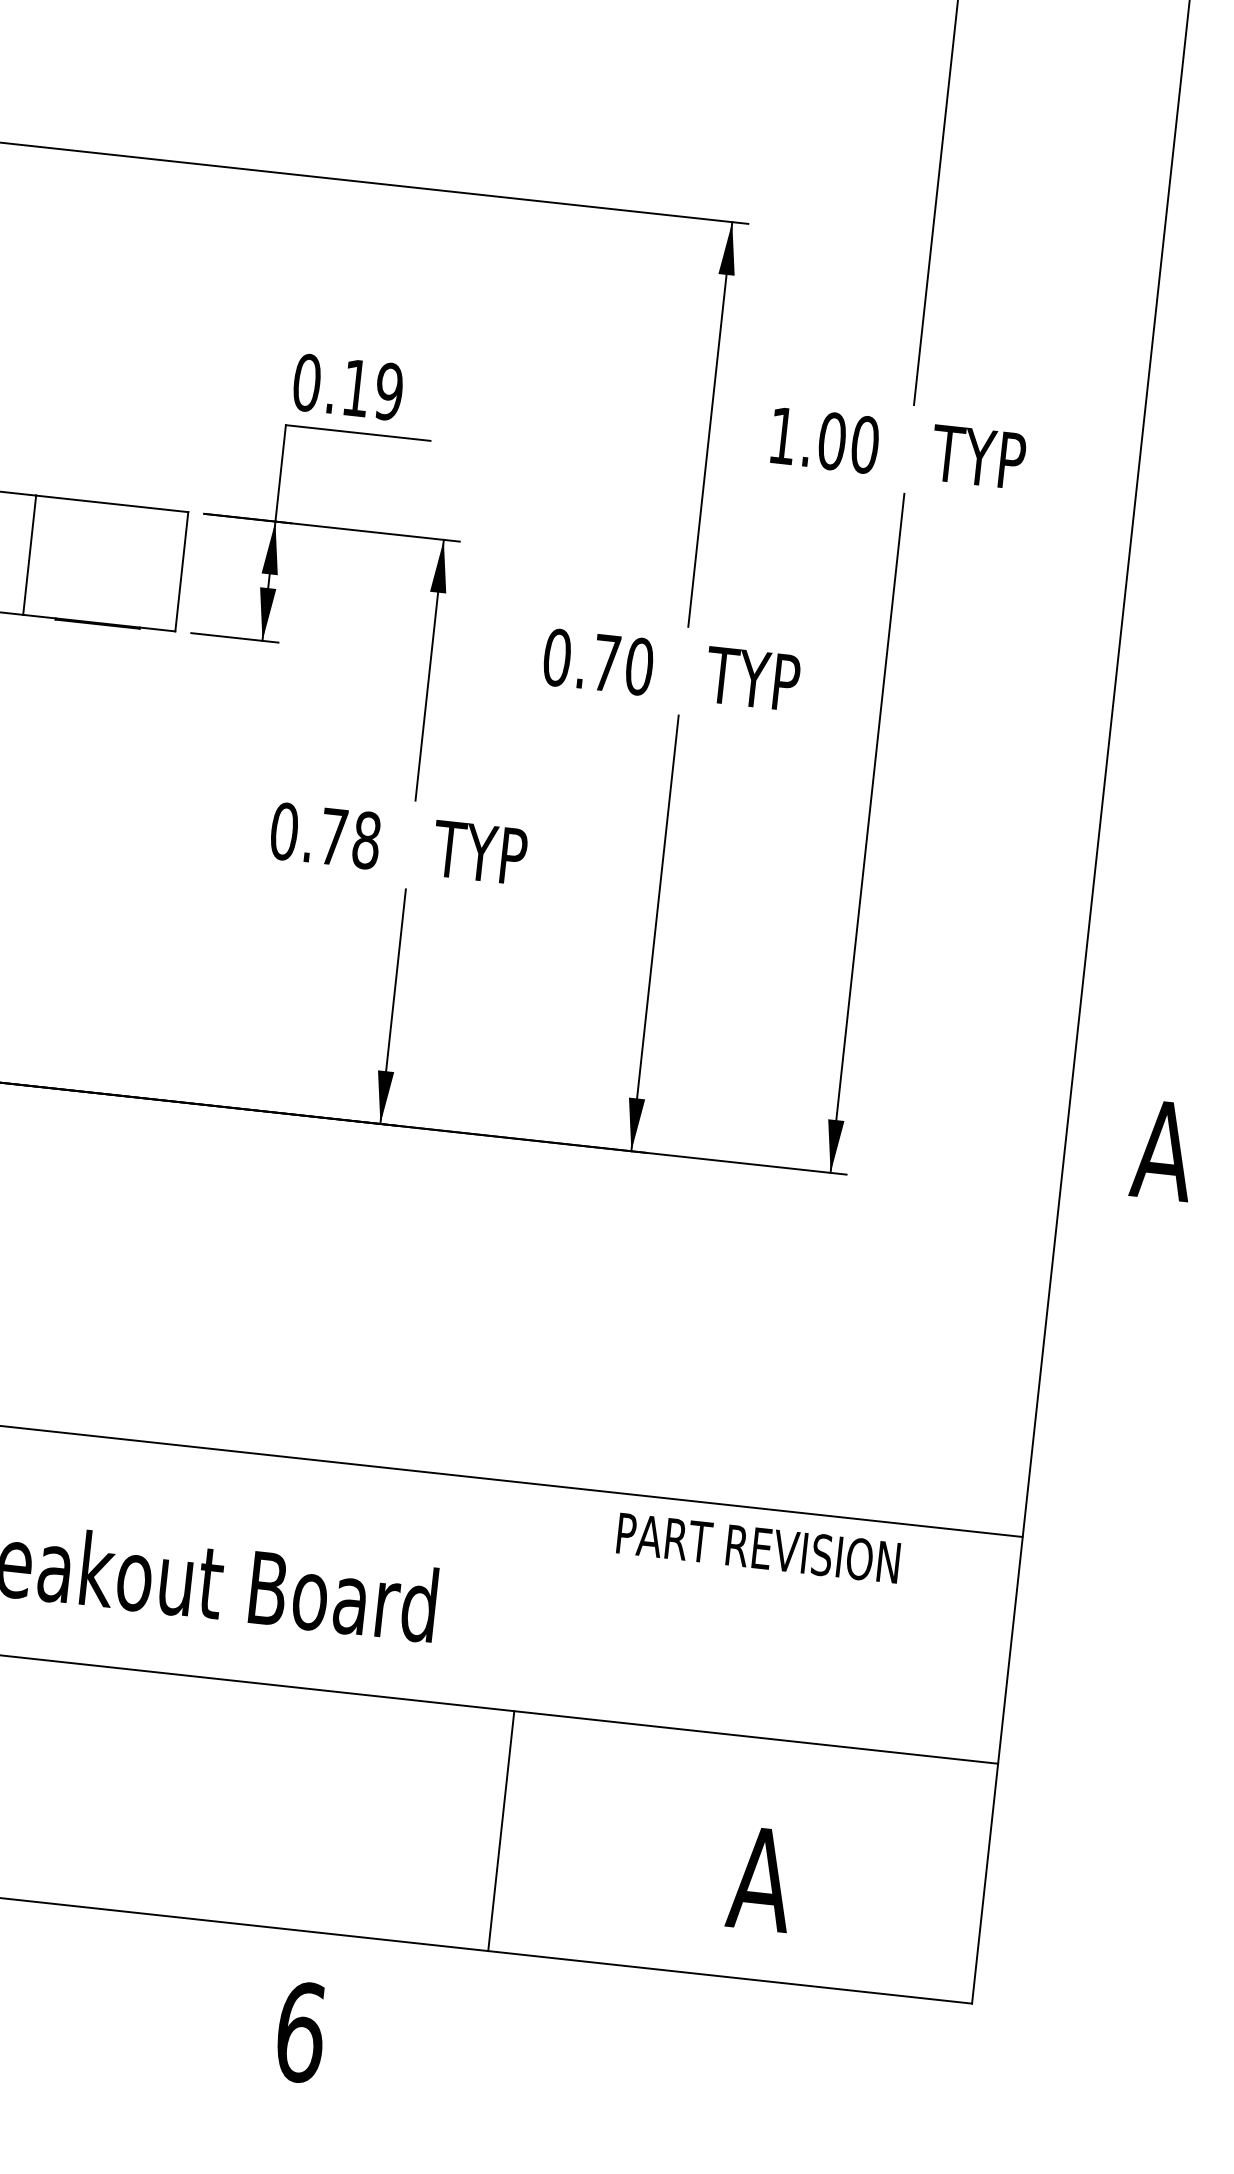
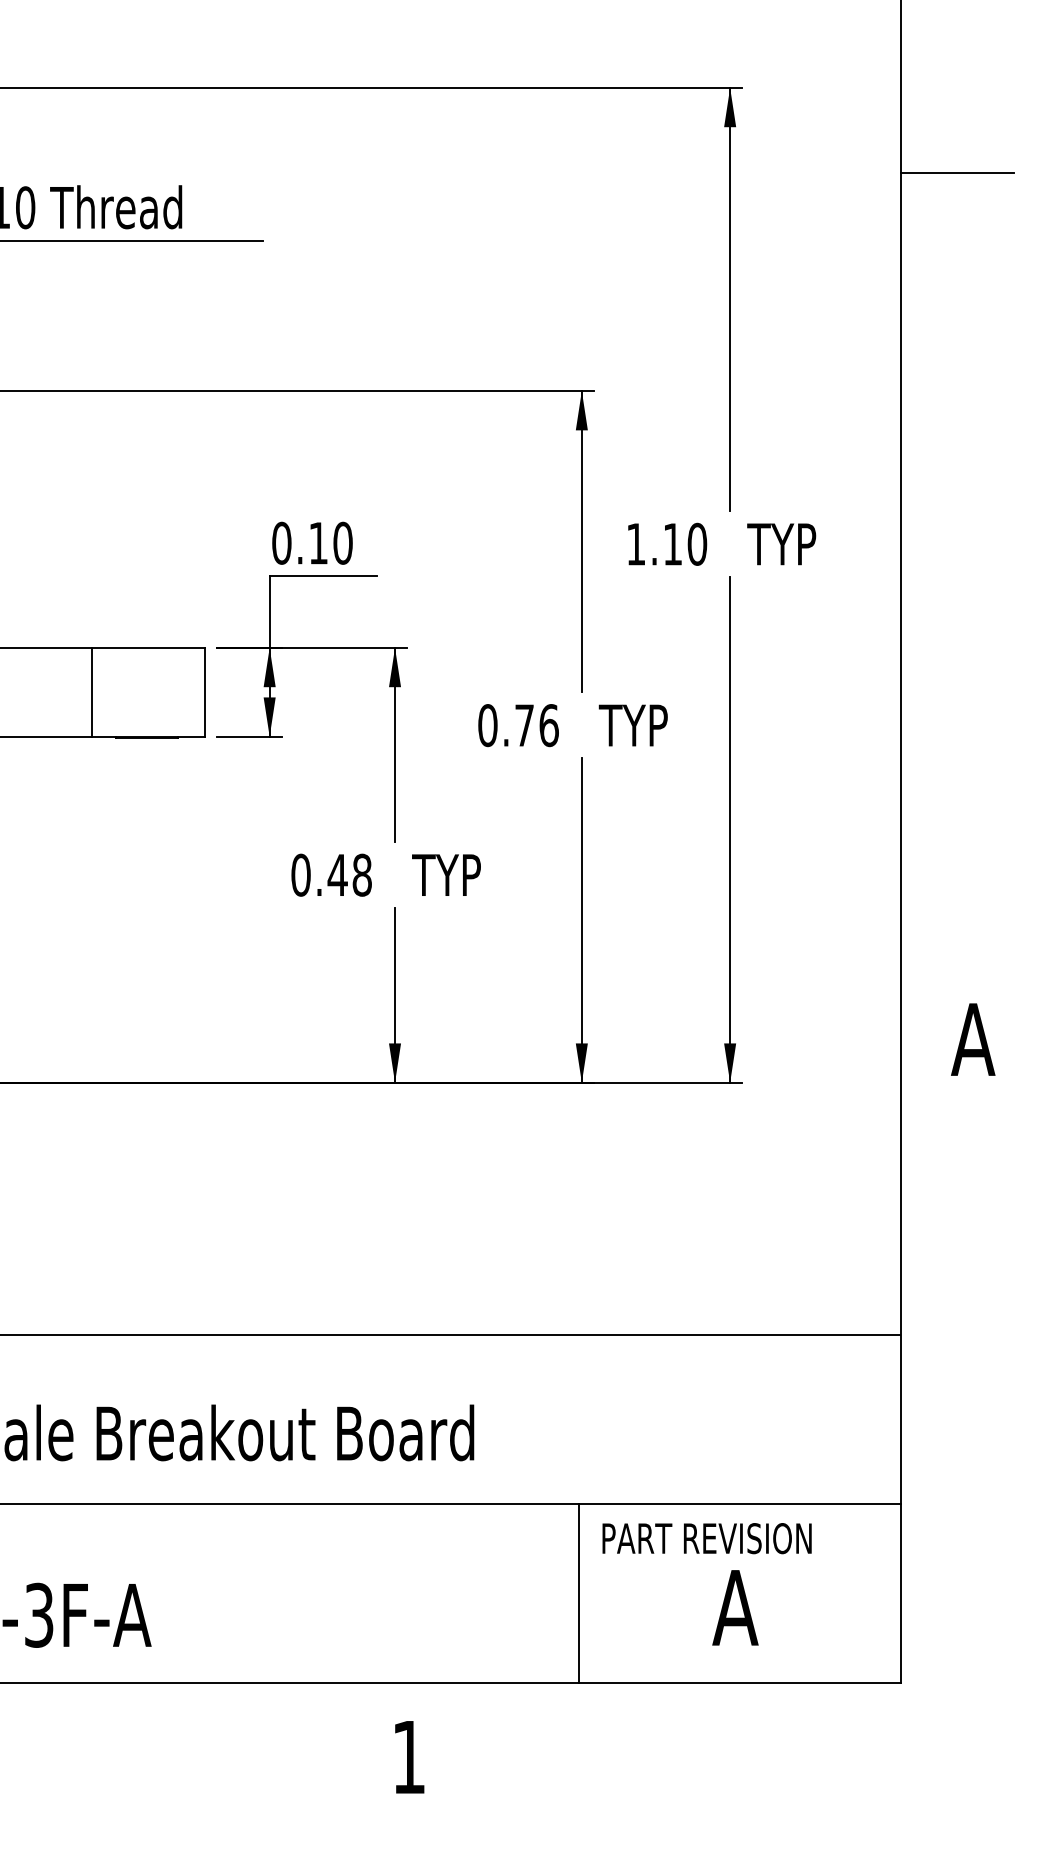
text: (388, 390) -> (342, 542), 0.19 -> 0.10
text: (831, 440) -> (672, 543), 1.00 -> 1.10
text: (638, 666) -> (548, 725), 0.70 -> 0.76
text: (333, 835) -> (337, 874), 0.78 -> 0.48
text: (757, 1547) -> (706, 1538), moved
line: (501, 1831) -> (579, 1593), moved
text: (301, 2031) -> (409, 1756), 6 -> 1

